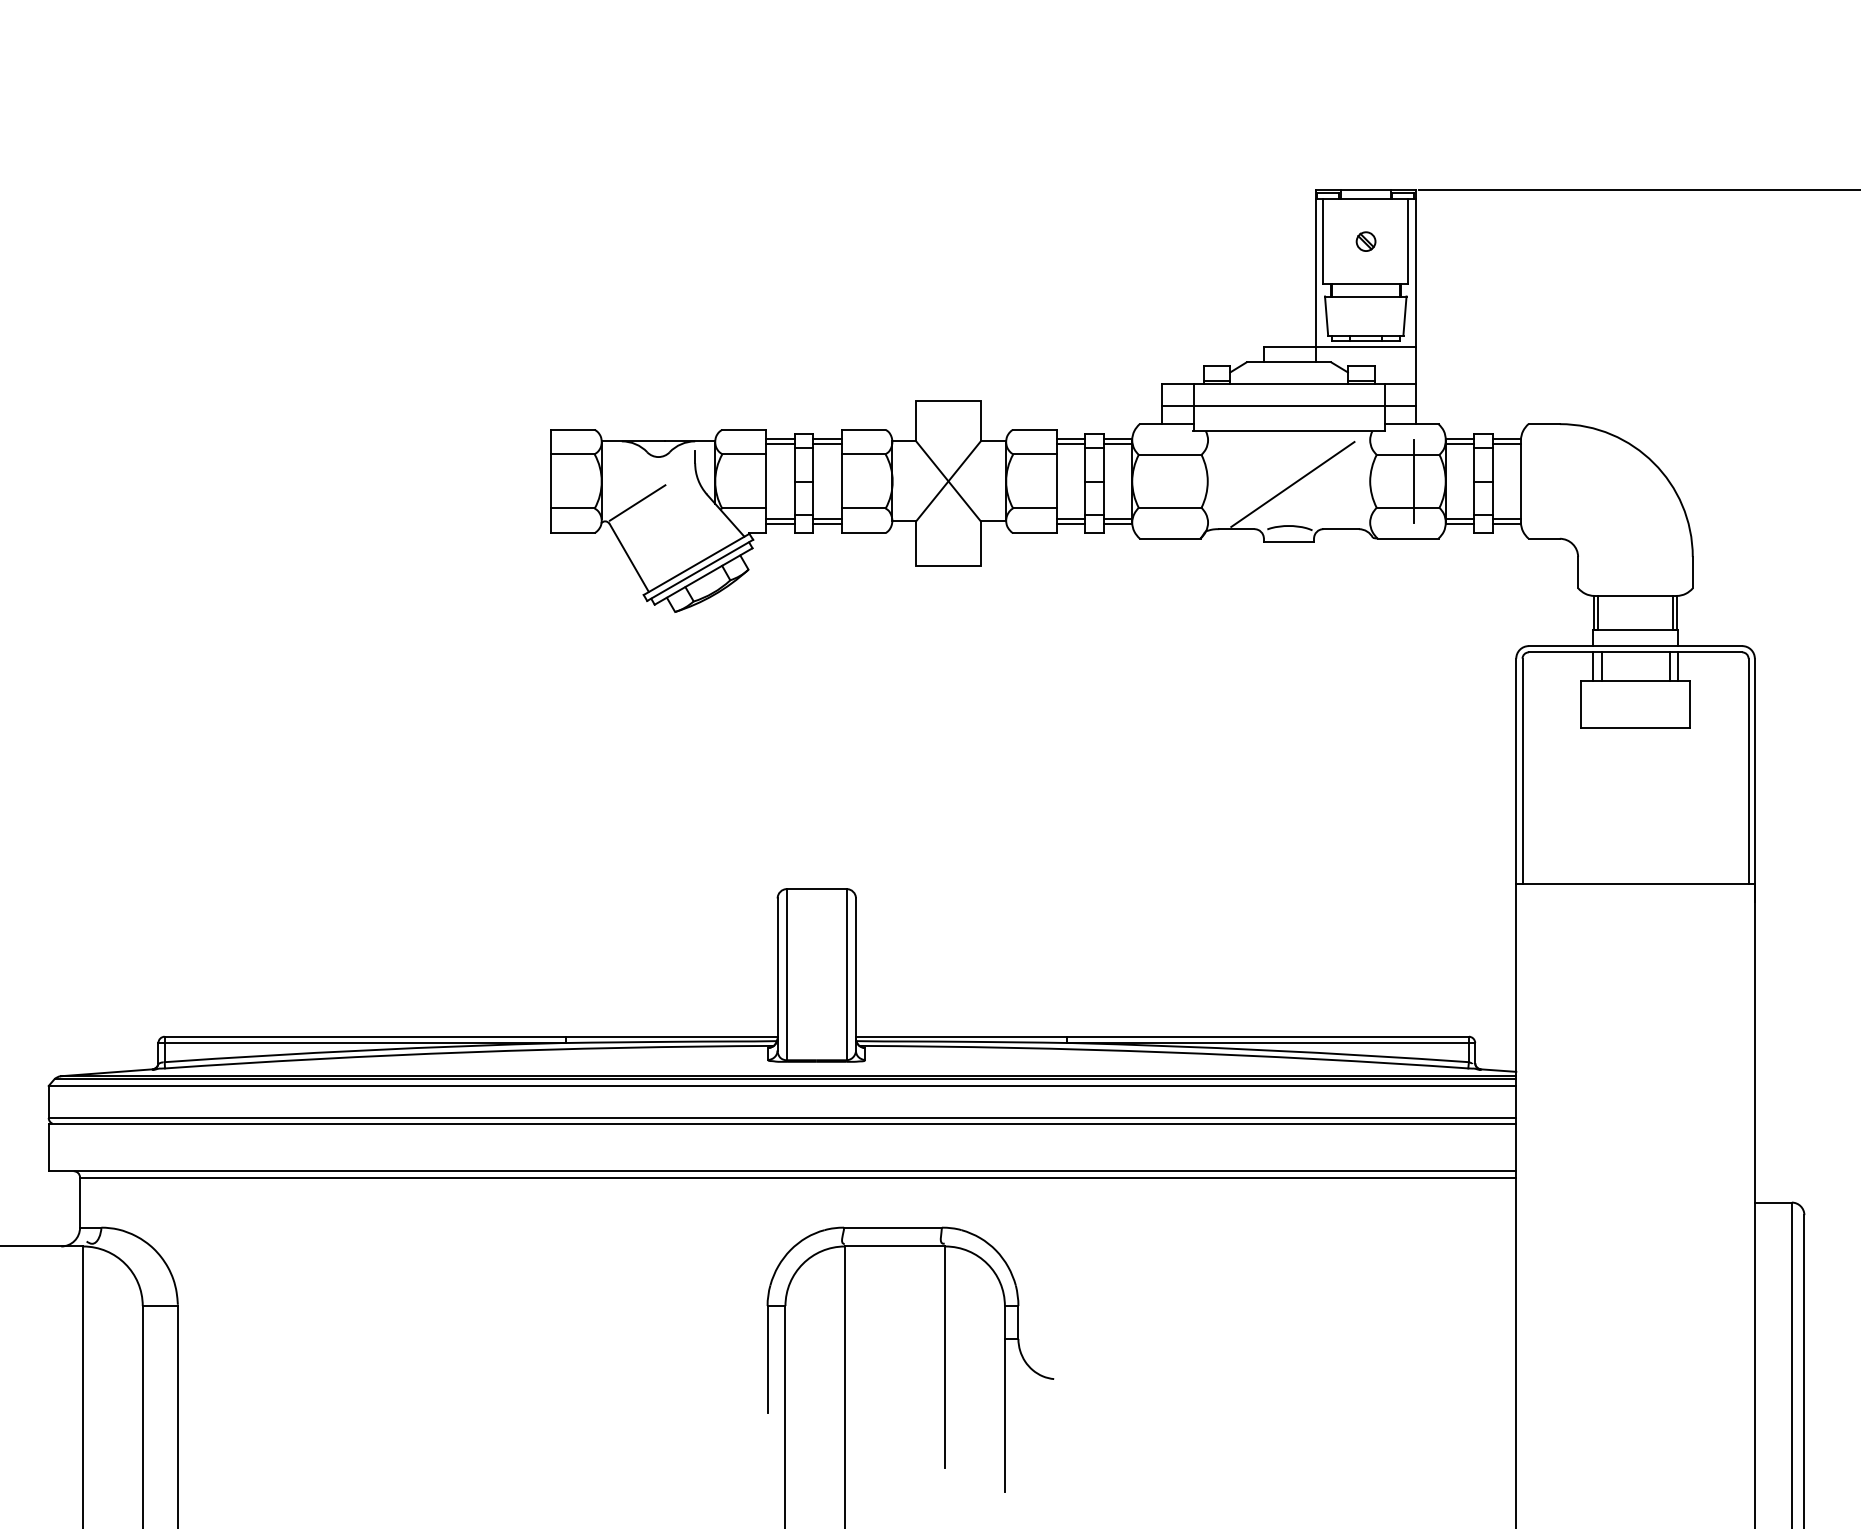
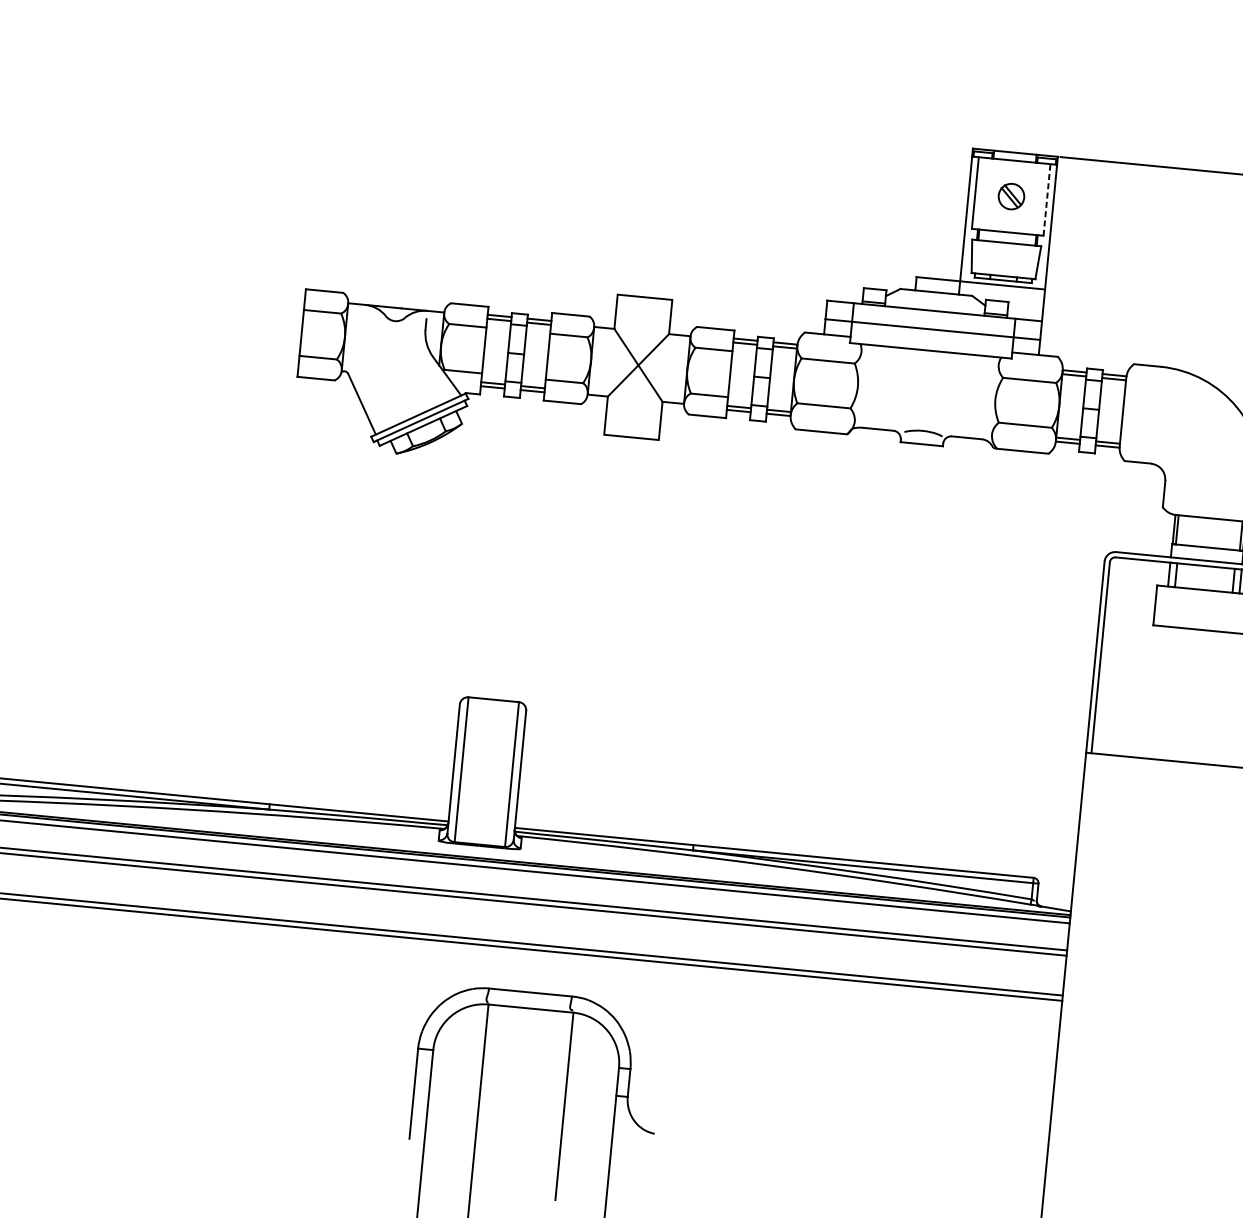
part: (1365, 241) -> (1010, 196), size x1.6
line: (1408, 241) -> (1047, 199), solid -> dashed
line: (1414, 480) -> (1032, 402), removed
line: (1292, 484) -> (929, 396), removed
line: (637, 502) -> (373, 357), removed

